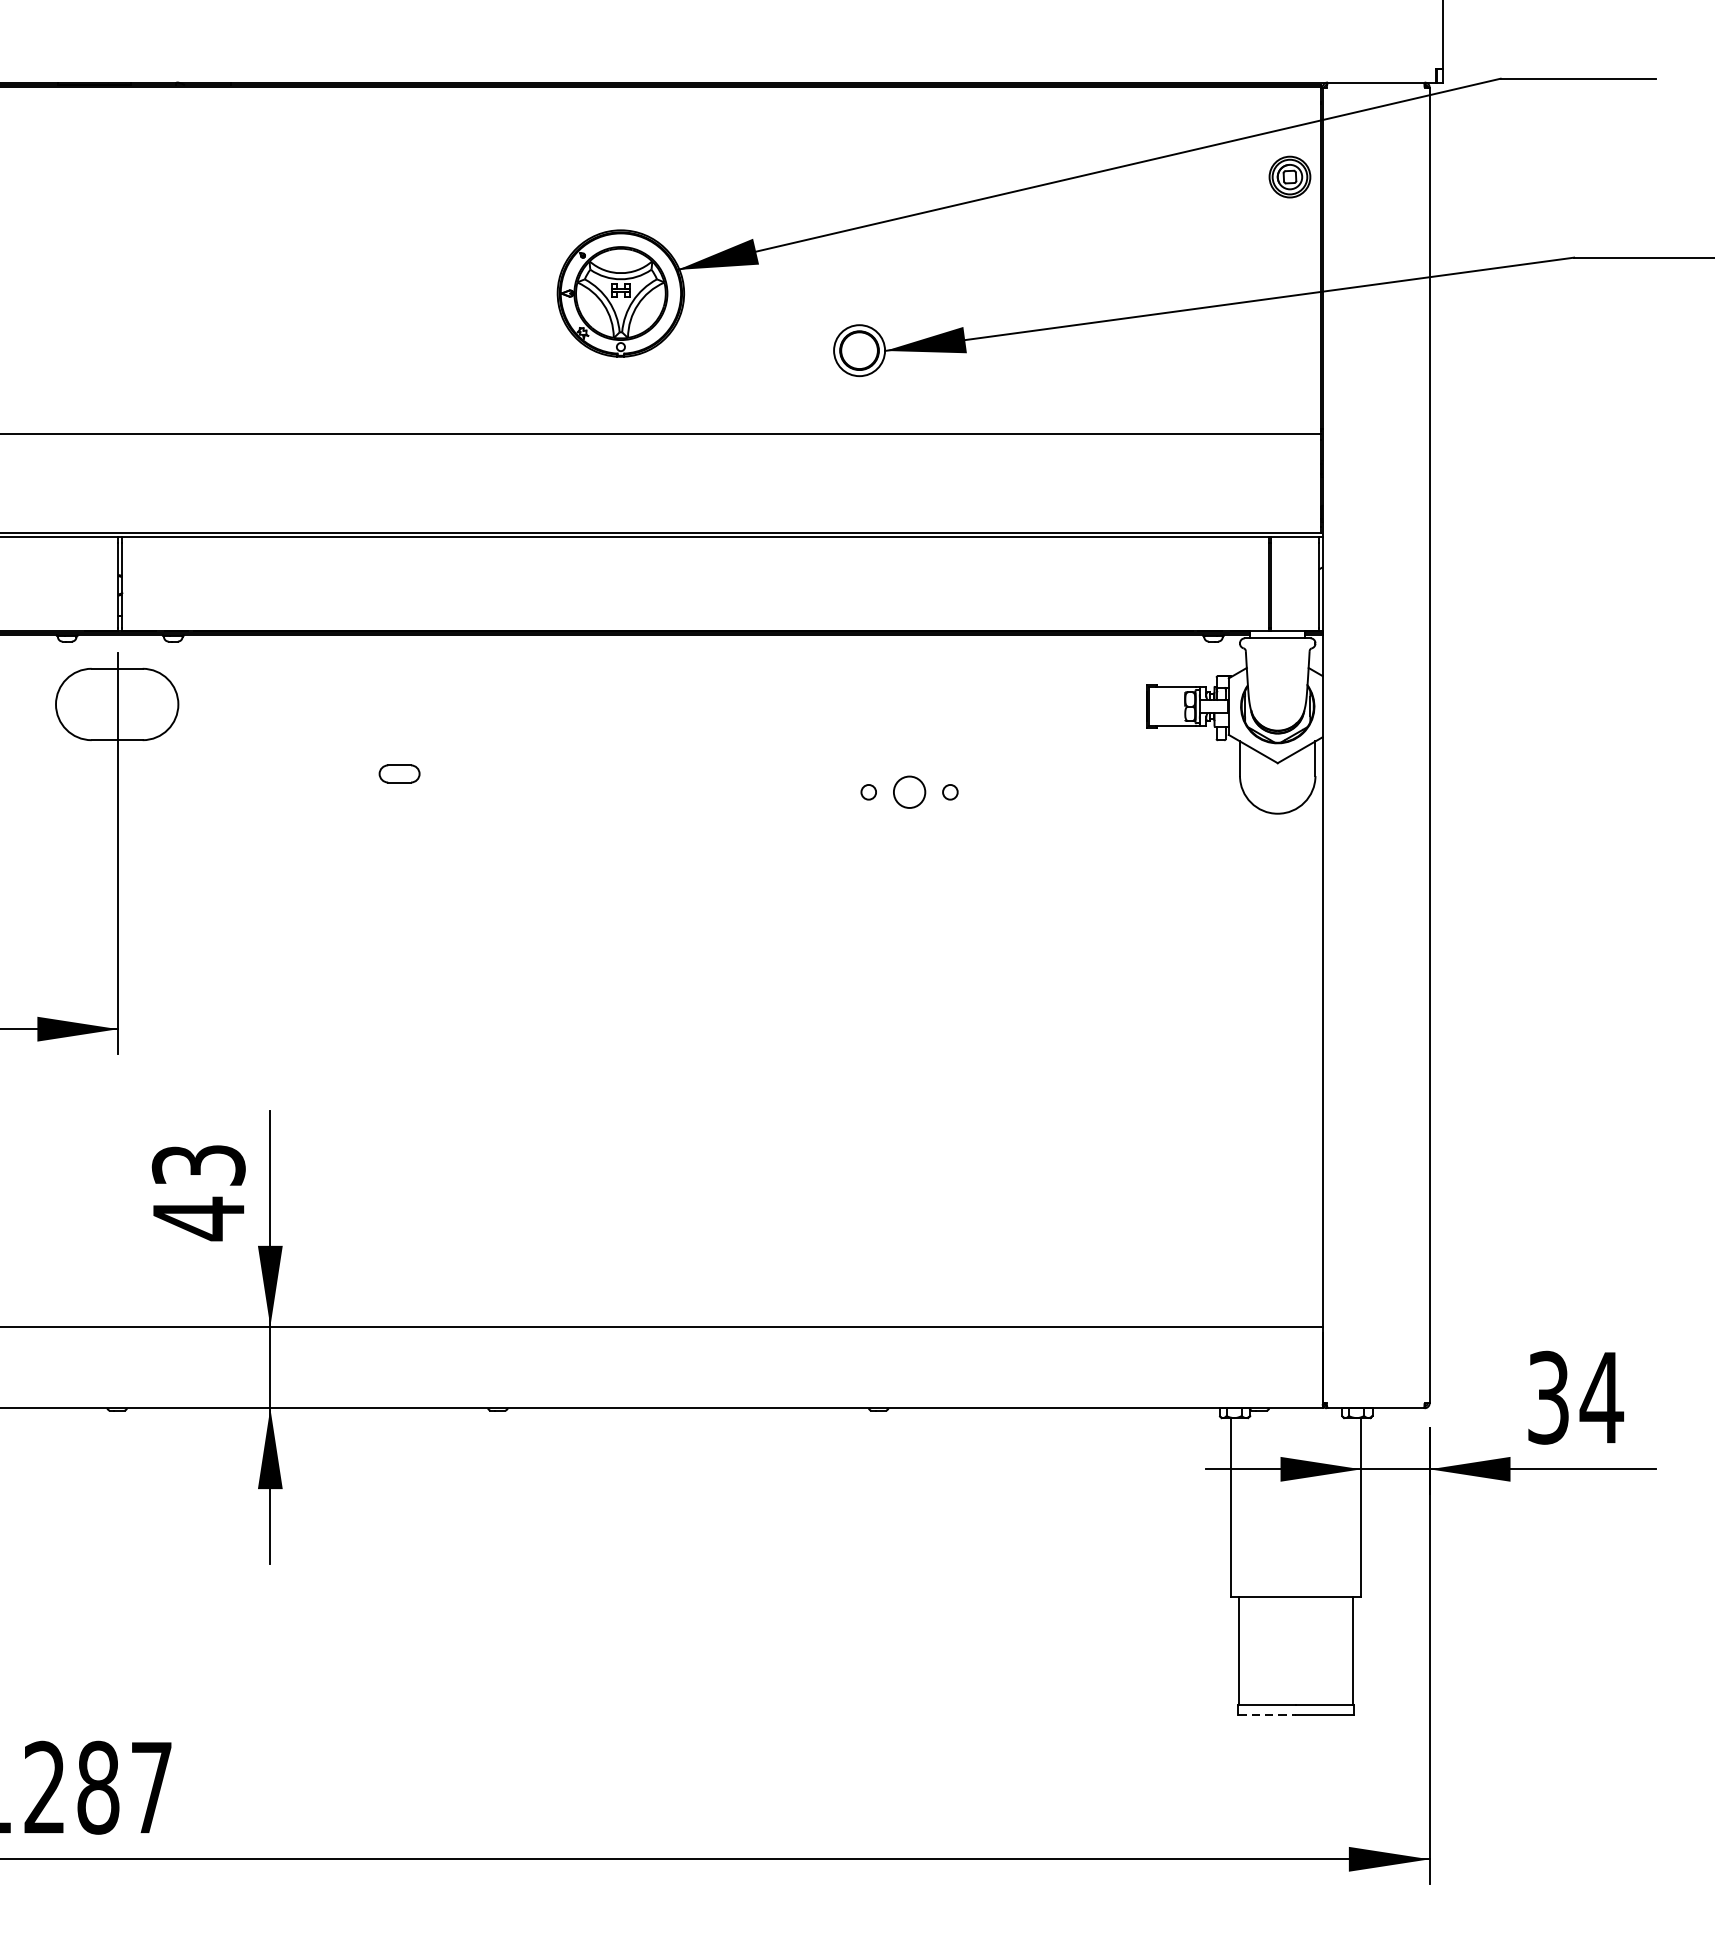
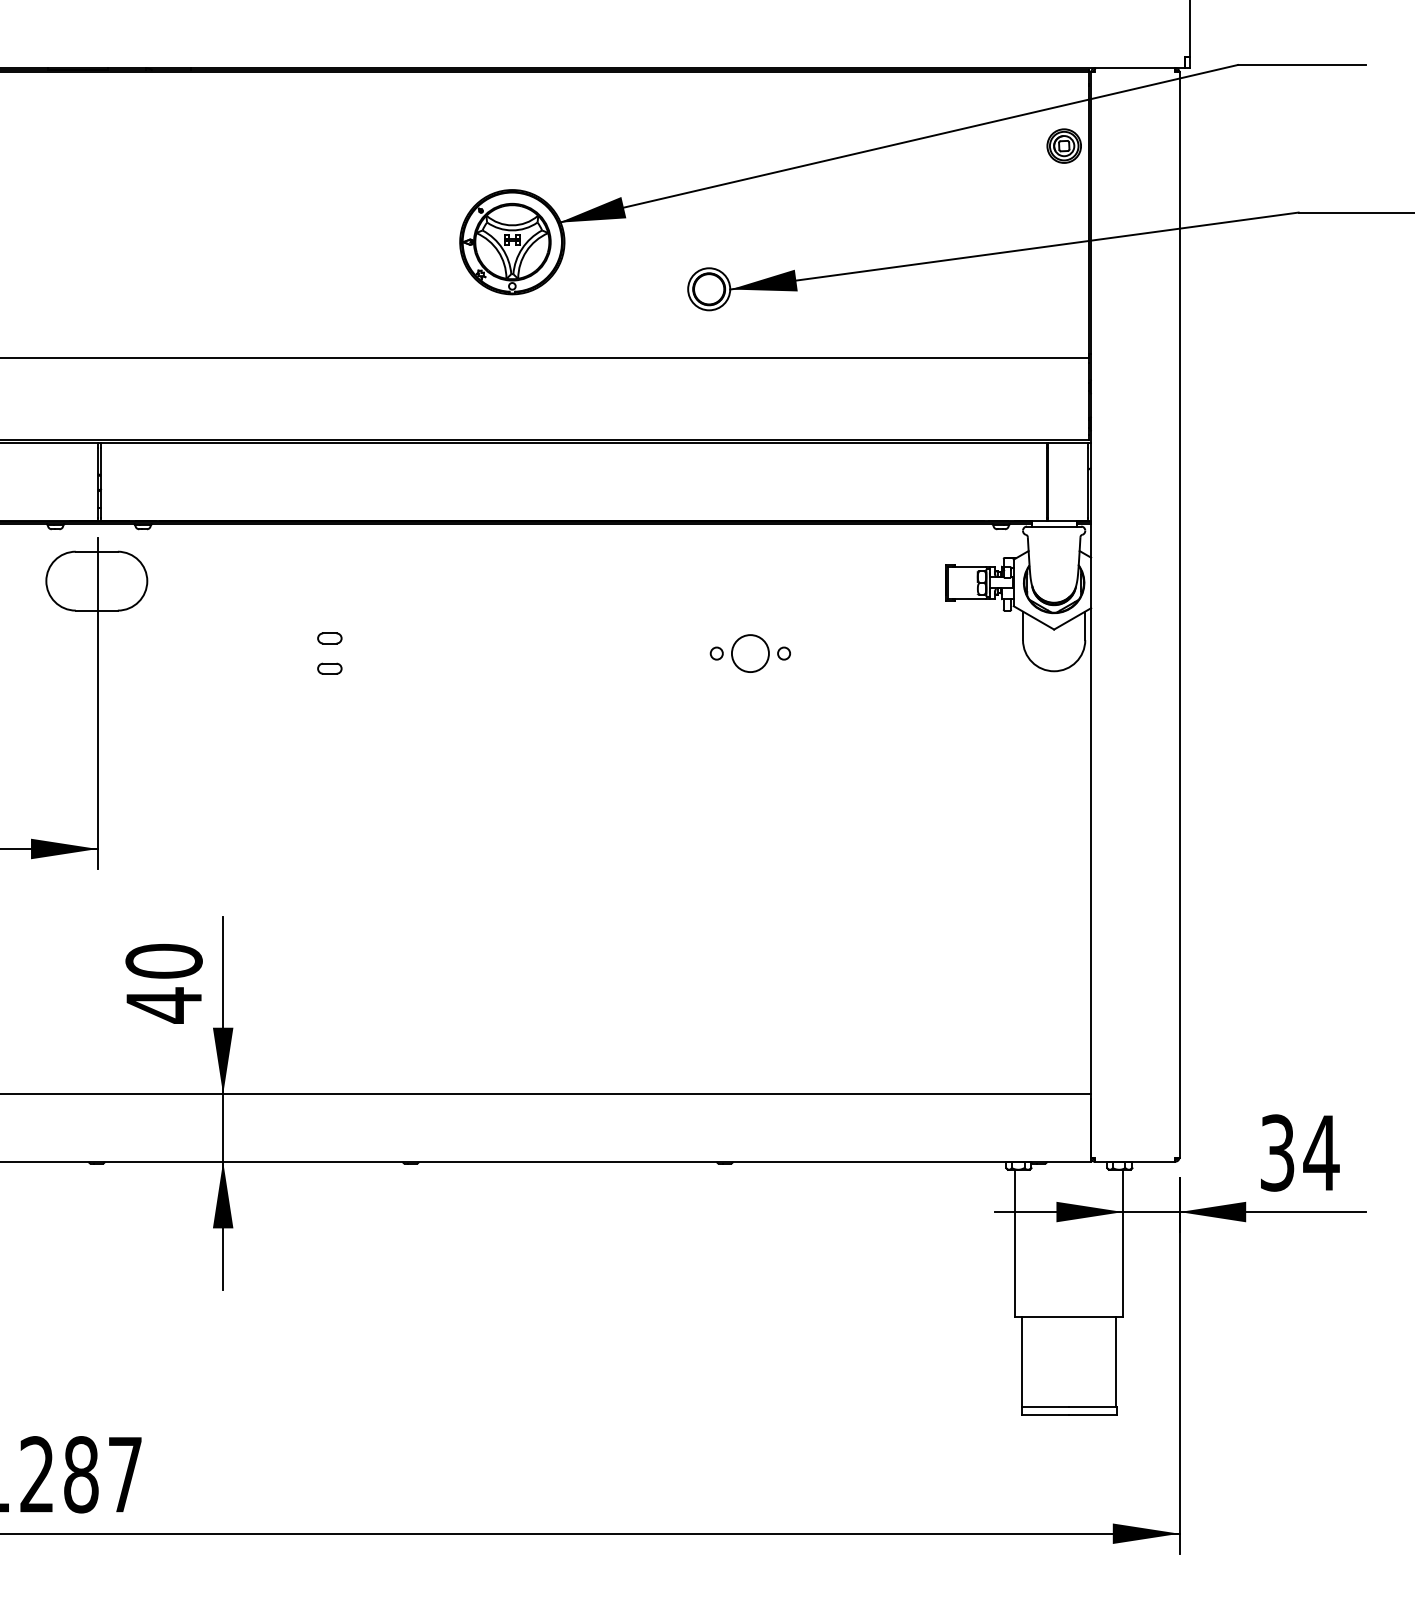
part: (399, 774) -> (329, 638), size x0.71
circle: (909, 792) -> (750, 653), size x1.43
part: (399, 810) -> (329, 668), added
text: (198, 1165) -> (163, 961), 43 -> 40
line: (1267, 1714) -> (1045, 1414), dashed -> solid

